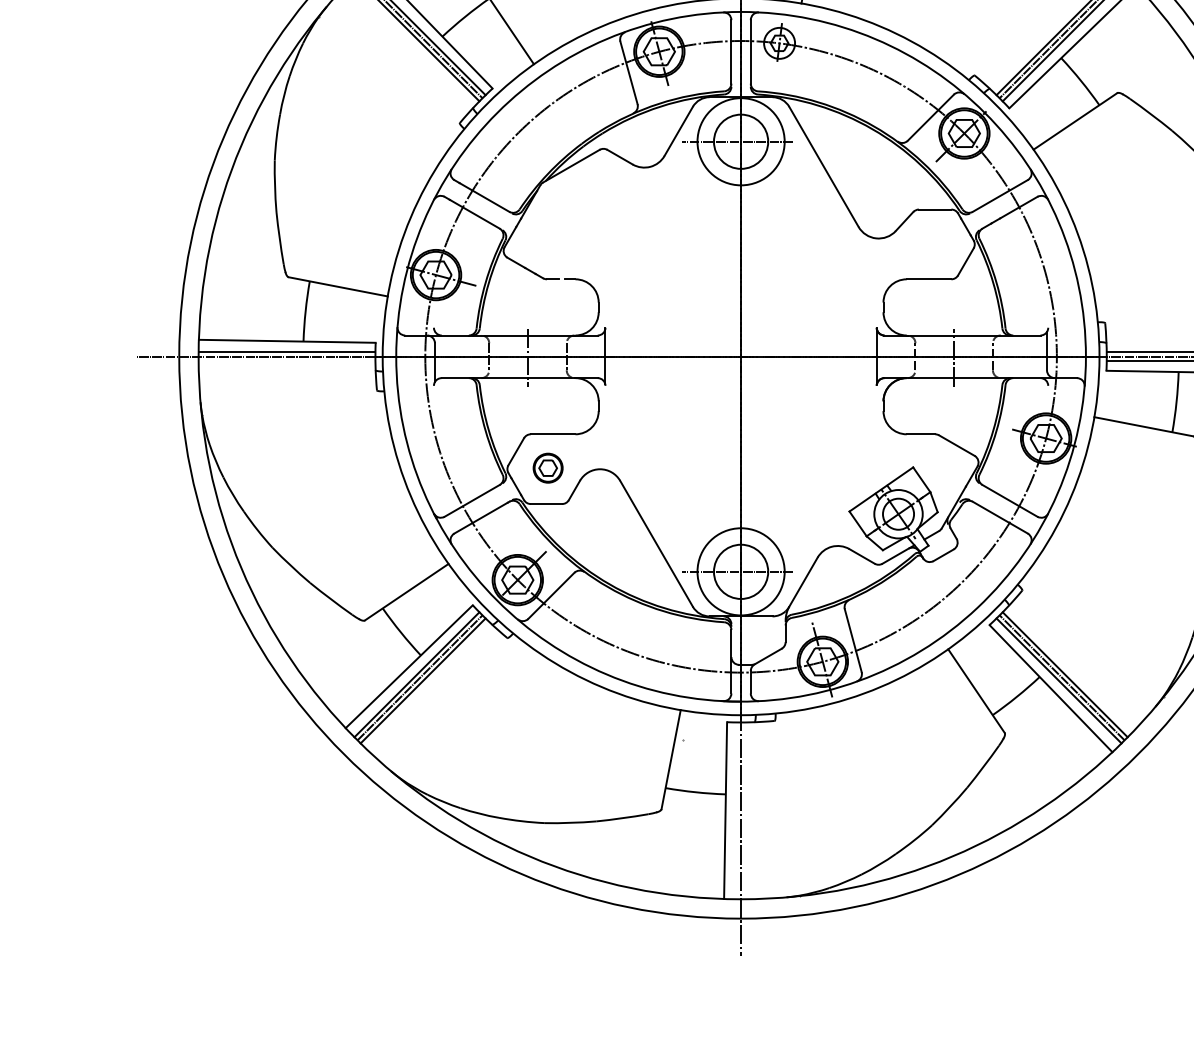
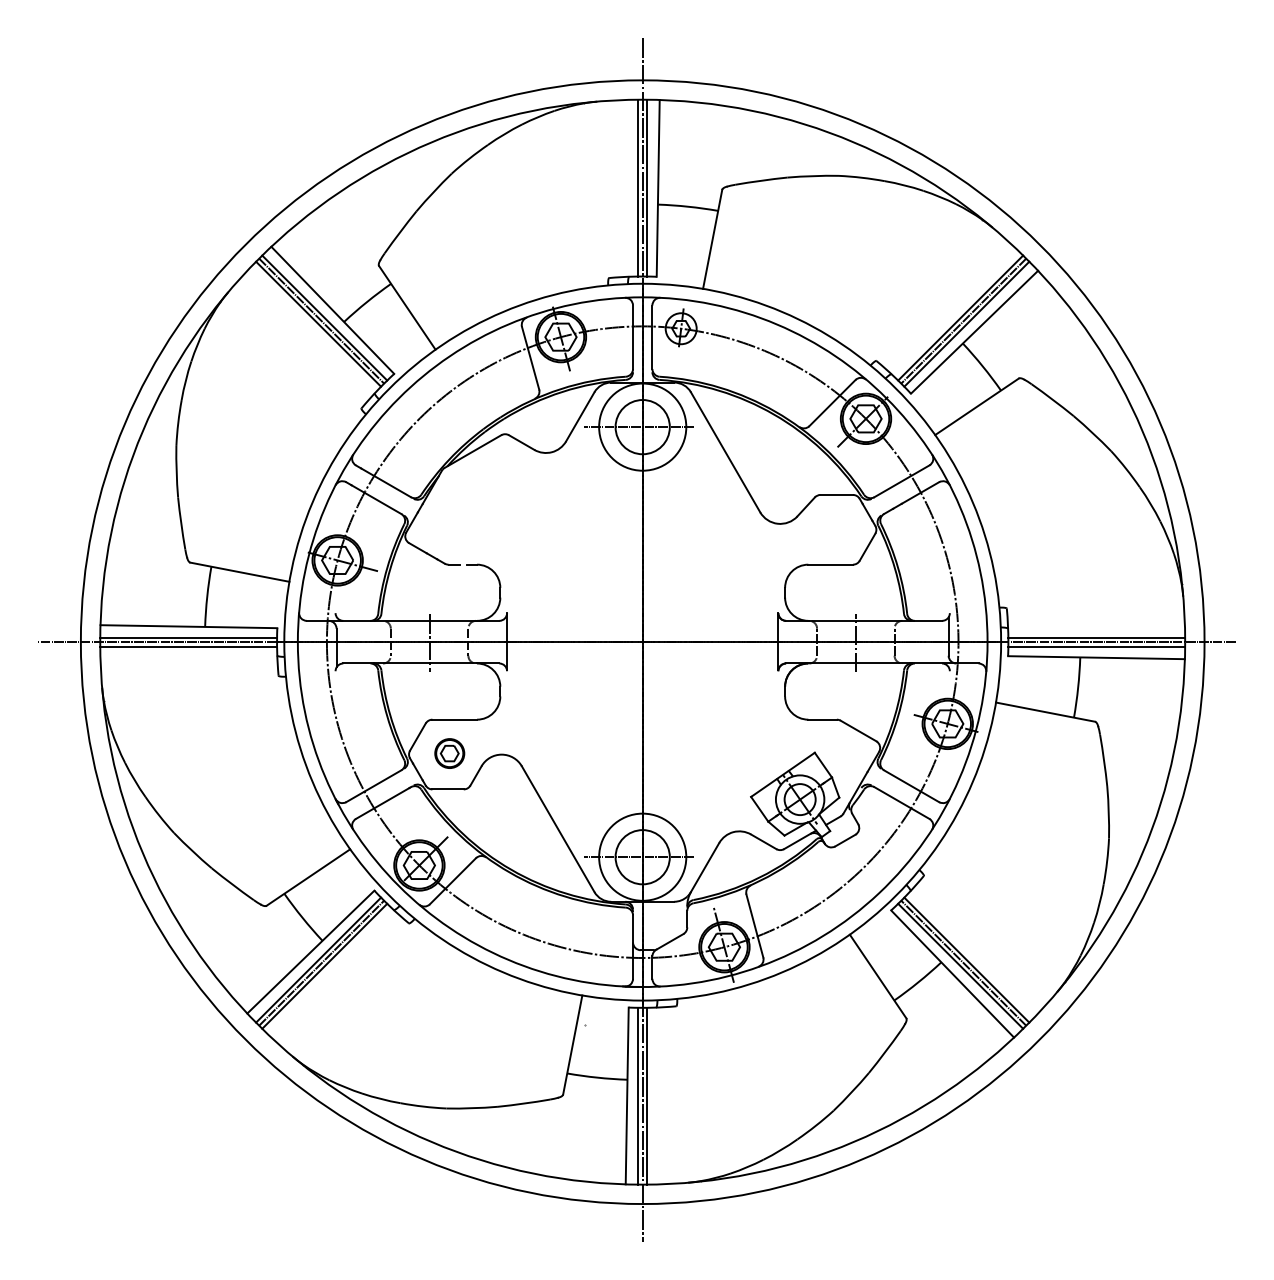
line: (286, 361) -> (188, 646), added
line: (736, 810) -> (638, 1095), added
line: (745, 810) -> (647, 1095), added

